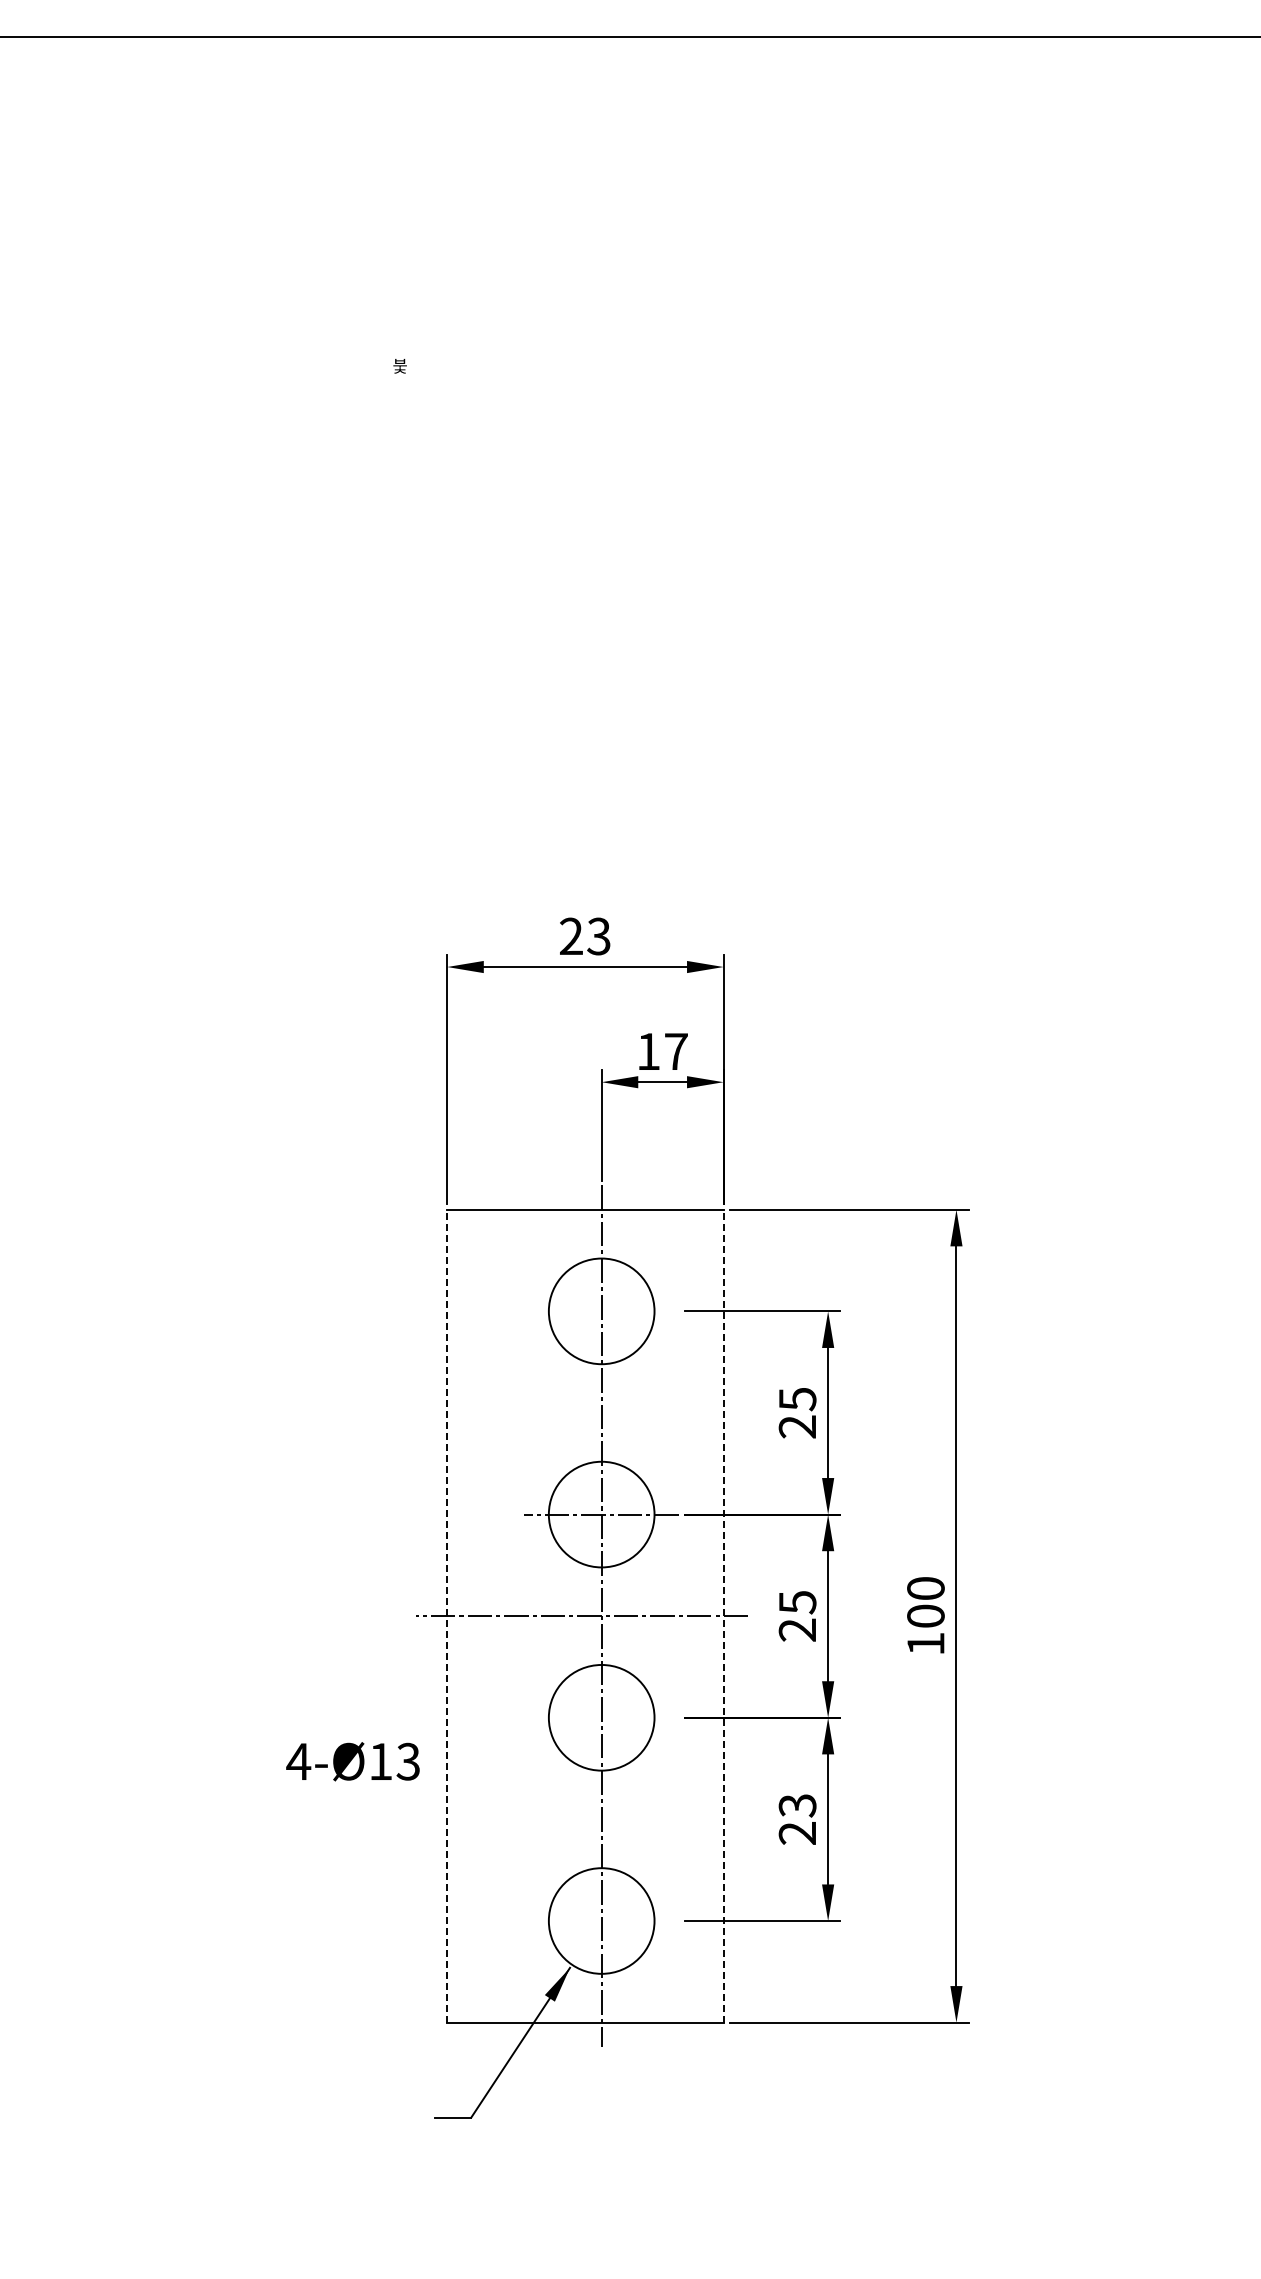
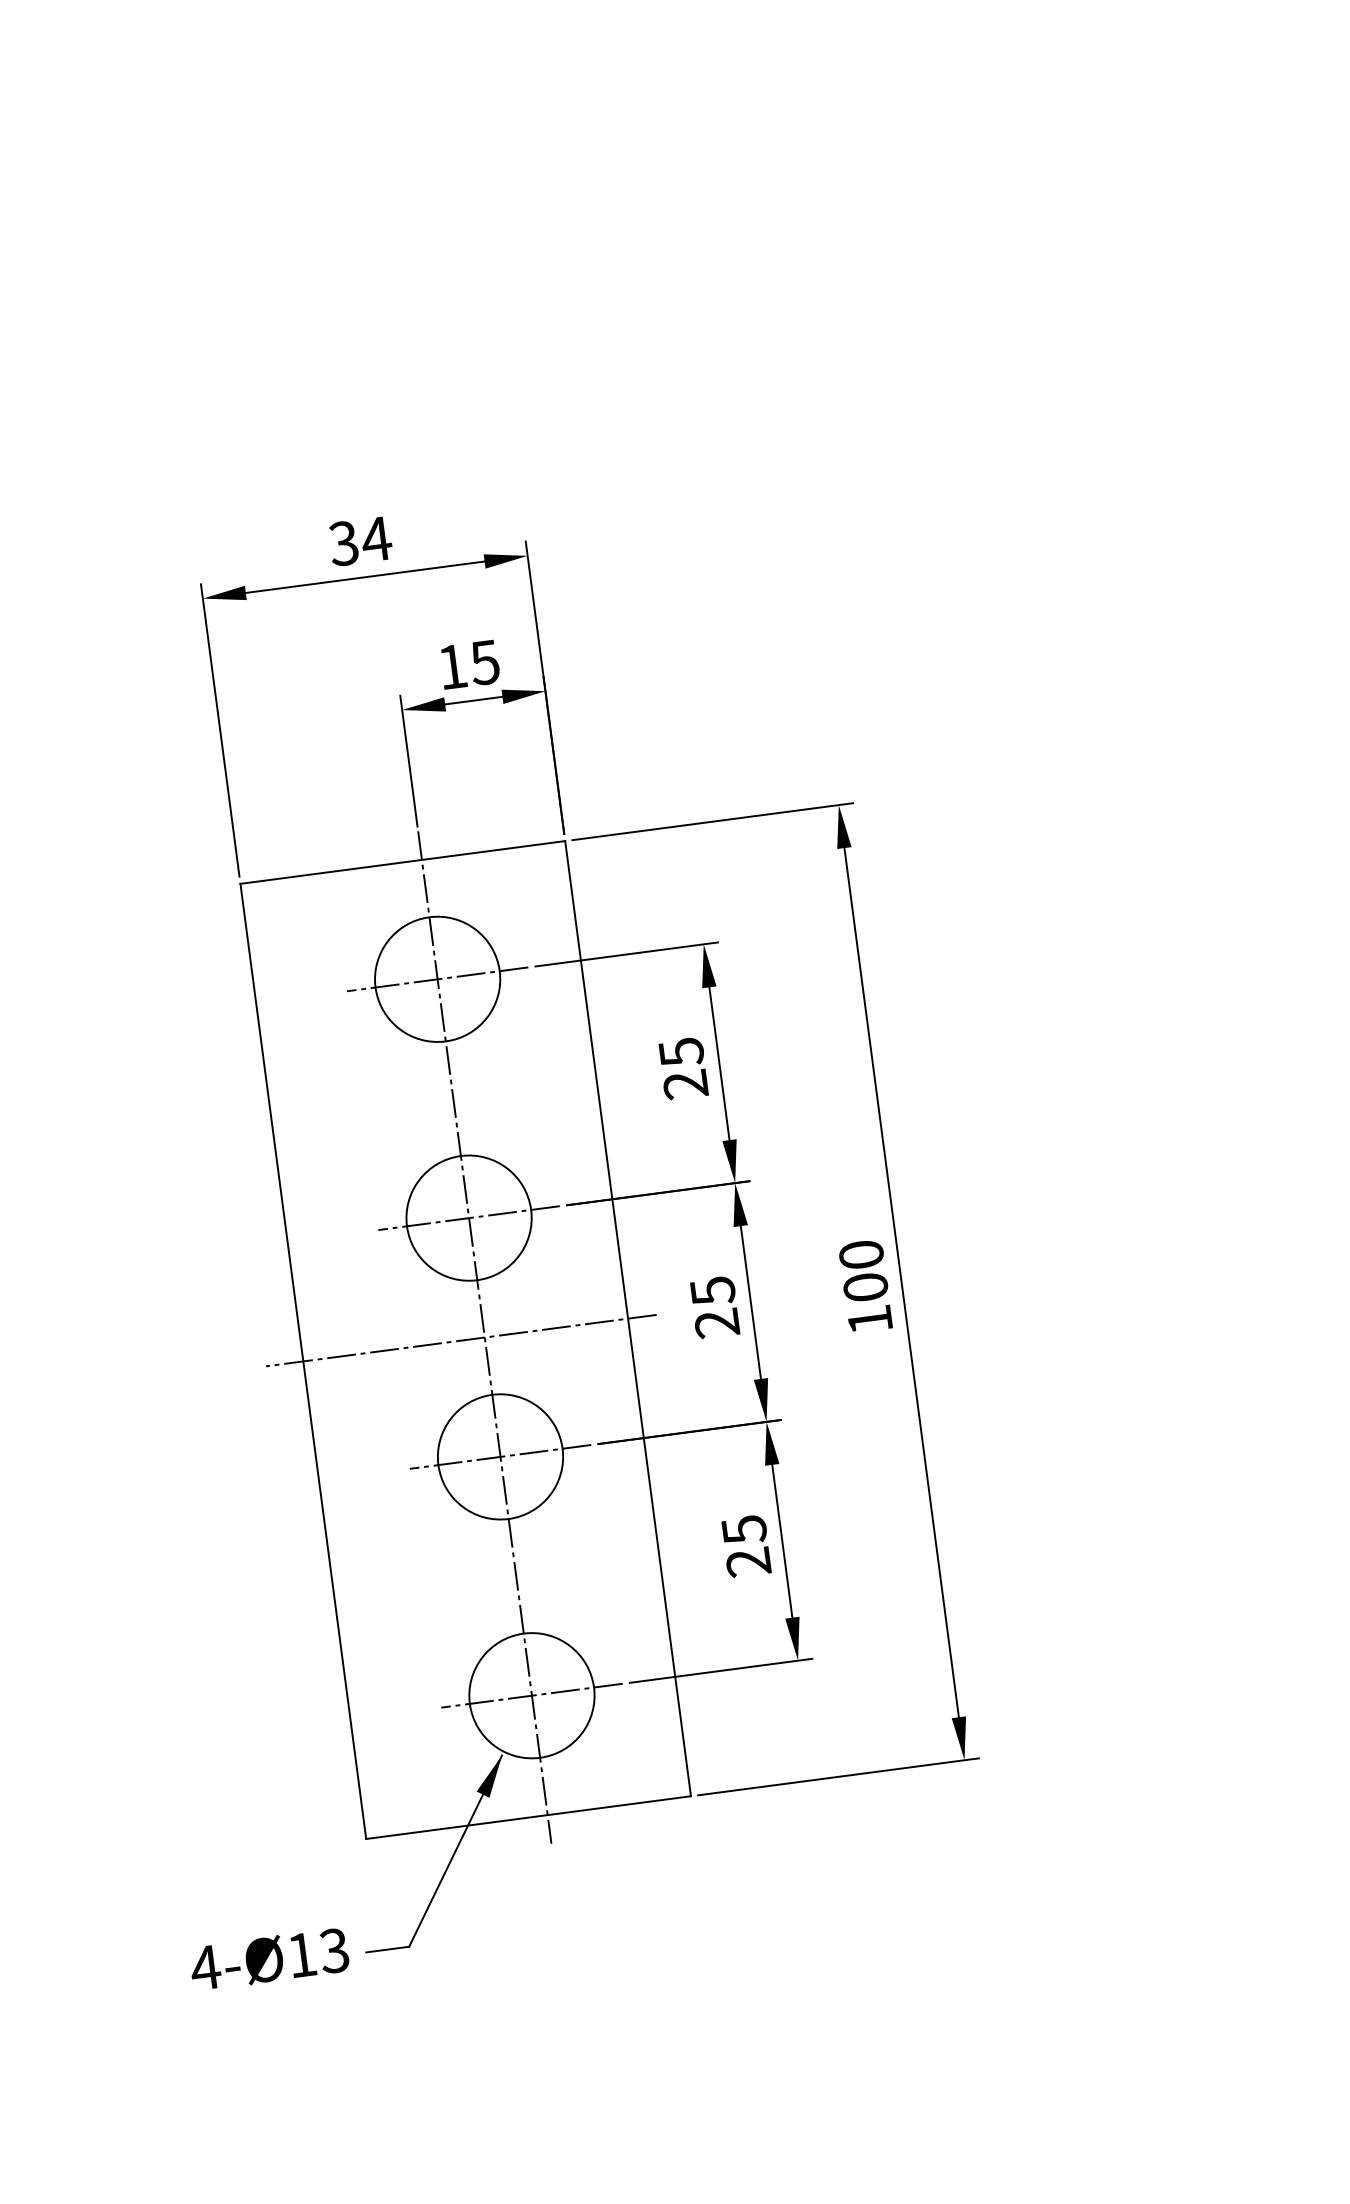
text: (585, 936) -> (360, 541), 23 -> 34
text: (675, 1051) -> (484, 662), 17 -> 15
line: (601, 1311) -> (437, 979), added
line: (447, 1615) -> (303, 1360), dashed -> solid
line: (723, 1615) -> (627, 1317), dashed -> solid
line: (601, 1717) -> (500, 1456), added
text: (352, 1761) -> (268, 1959), moved
text: (797, 1805) -> (744, 1529), 23 -> 25
line: (601, 1921) -> (531, 1696), added

